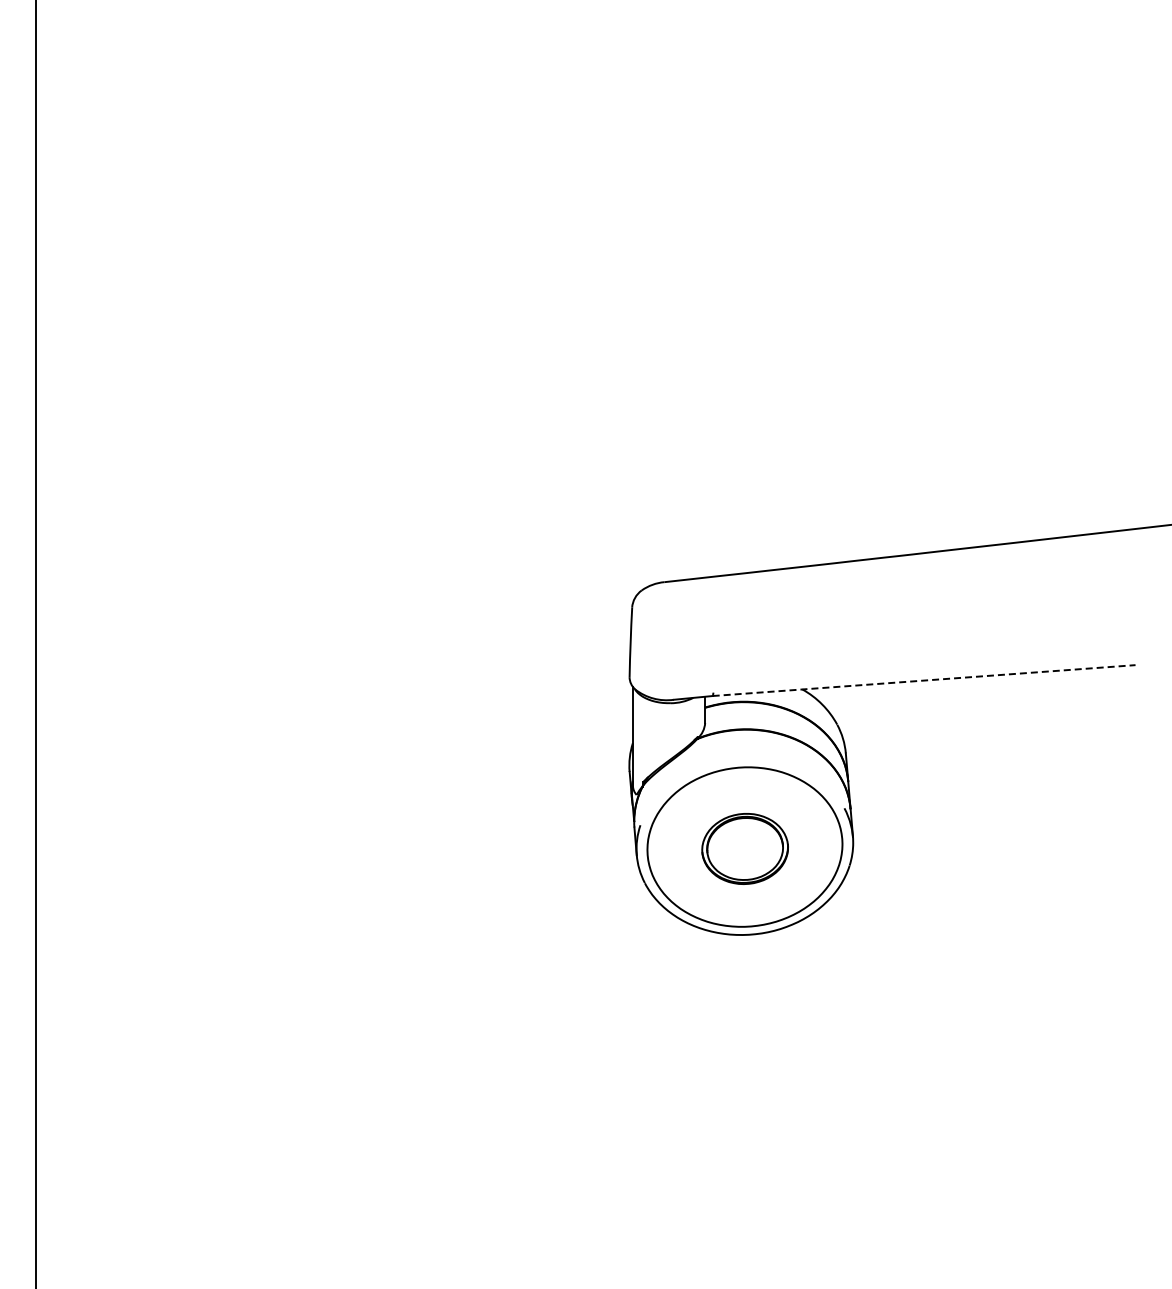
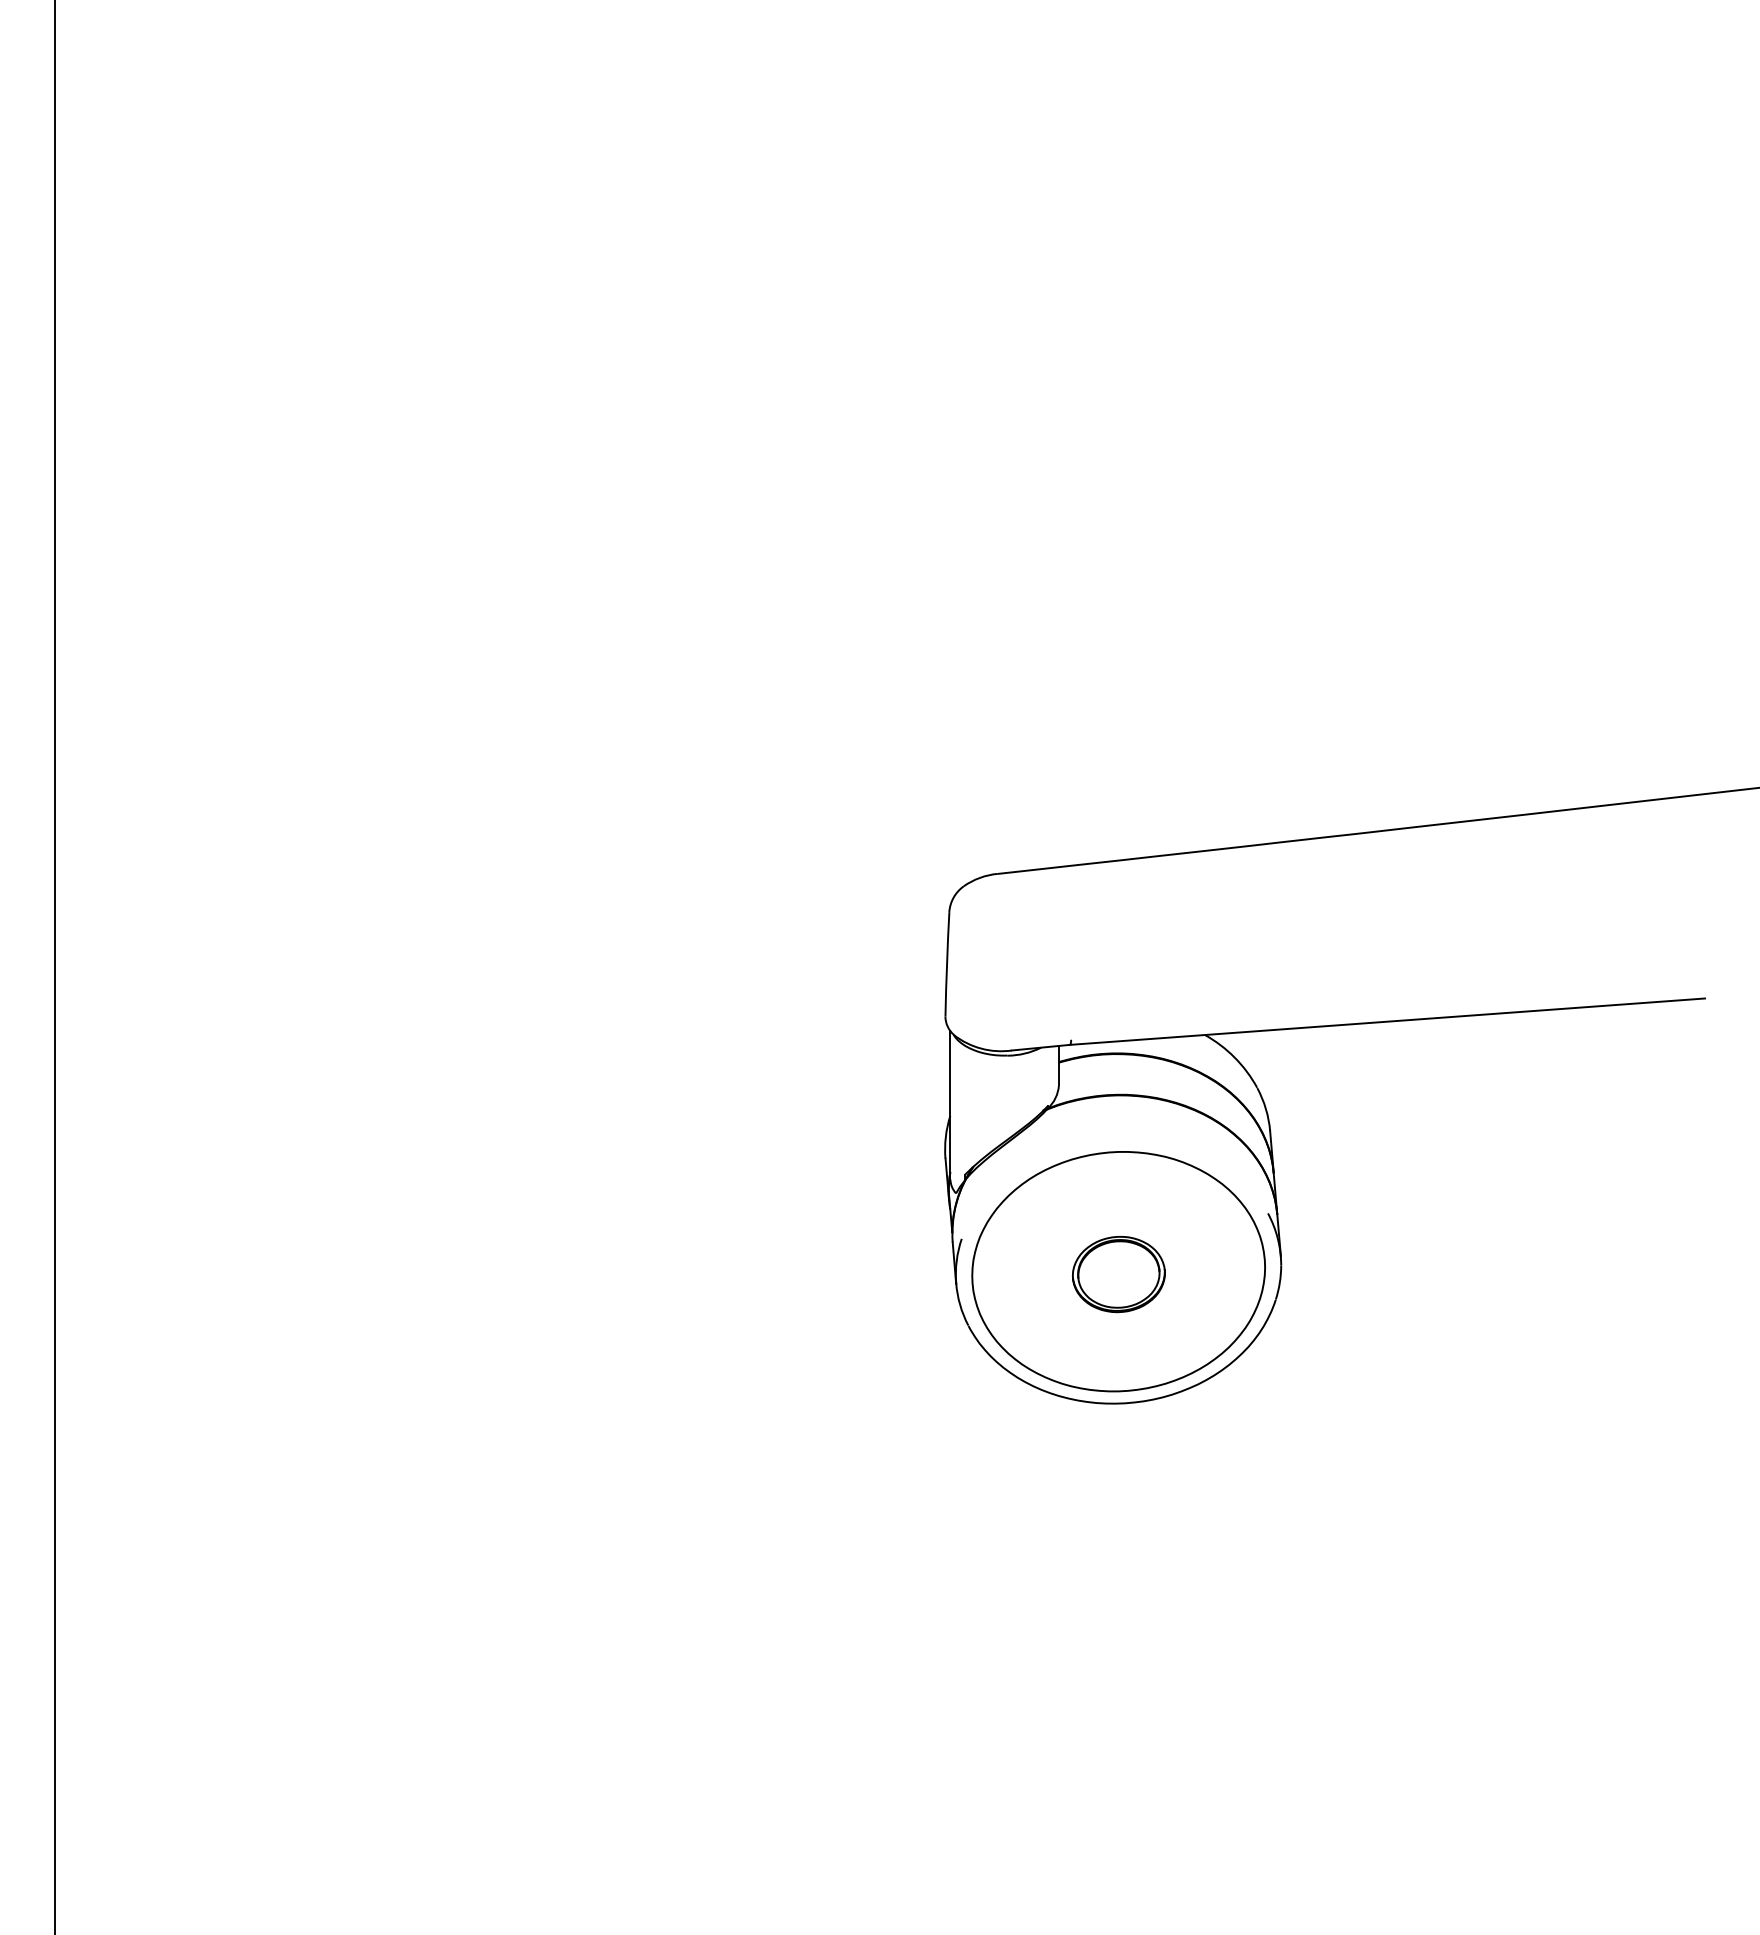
line: (924, 680) -> (1388, 1021), dashed -> solid
part: (744, 848) -> (1117, 1273), size x0.71

